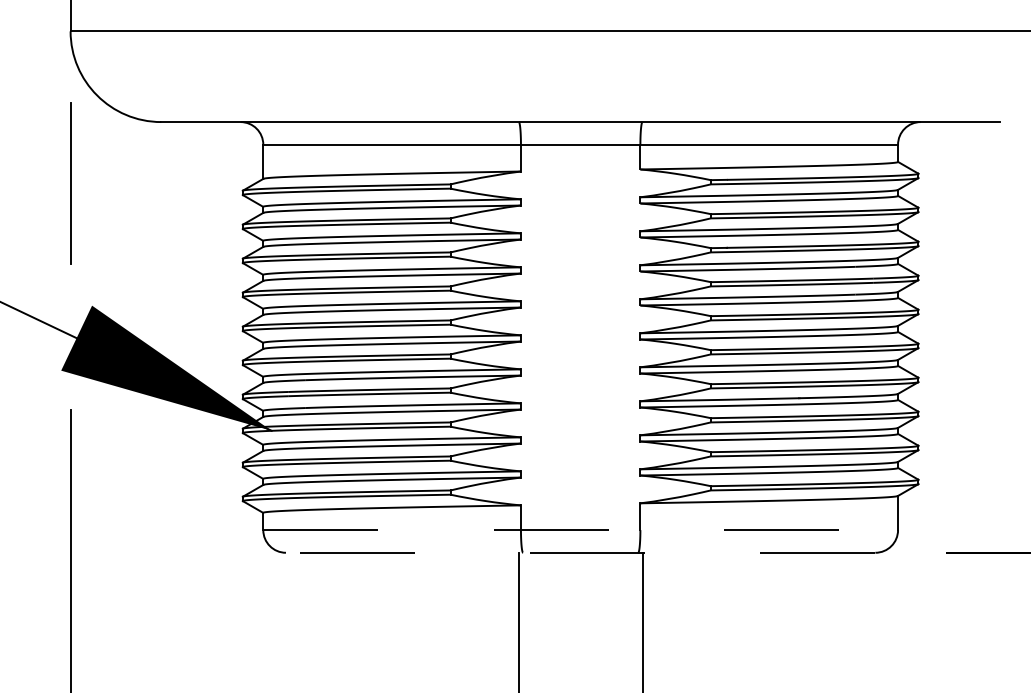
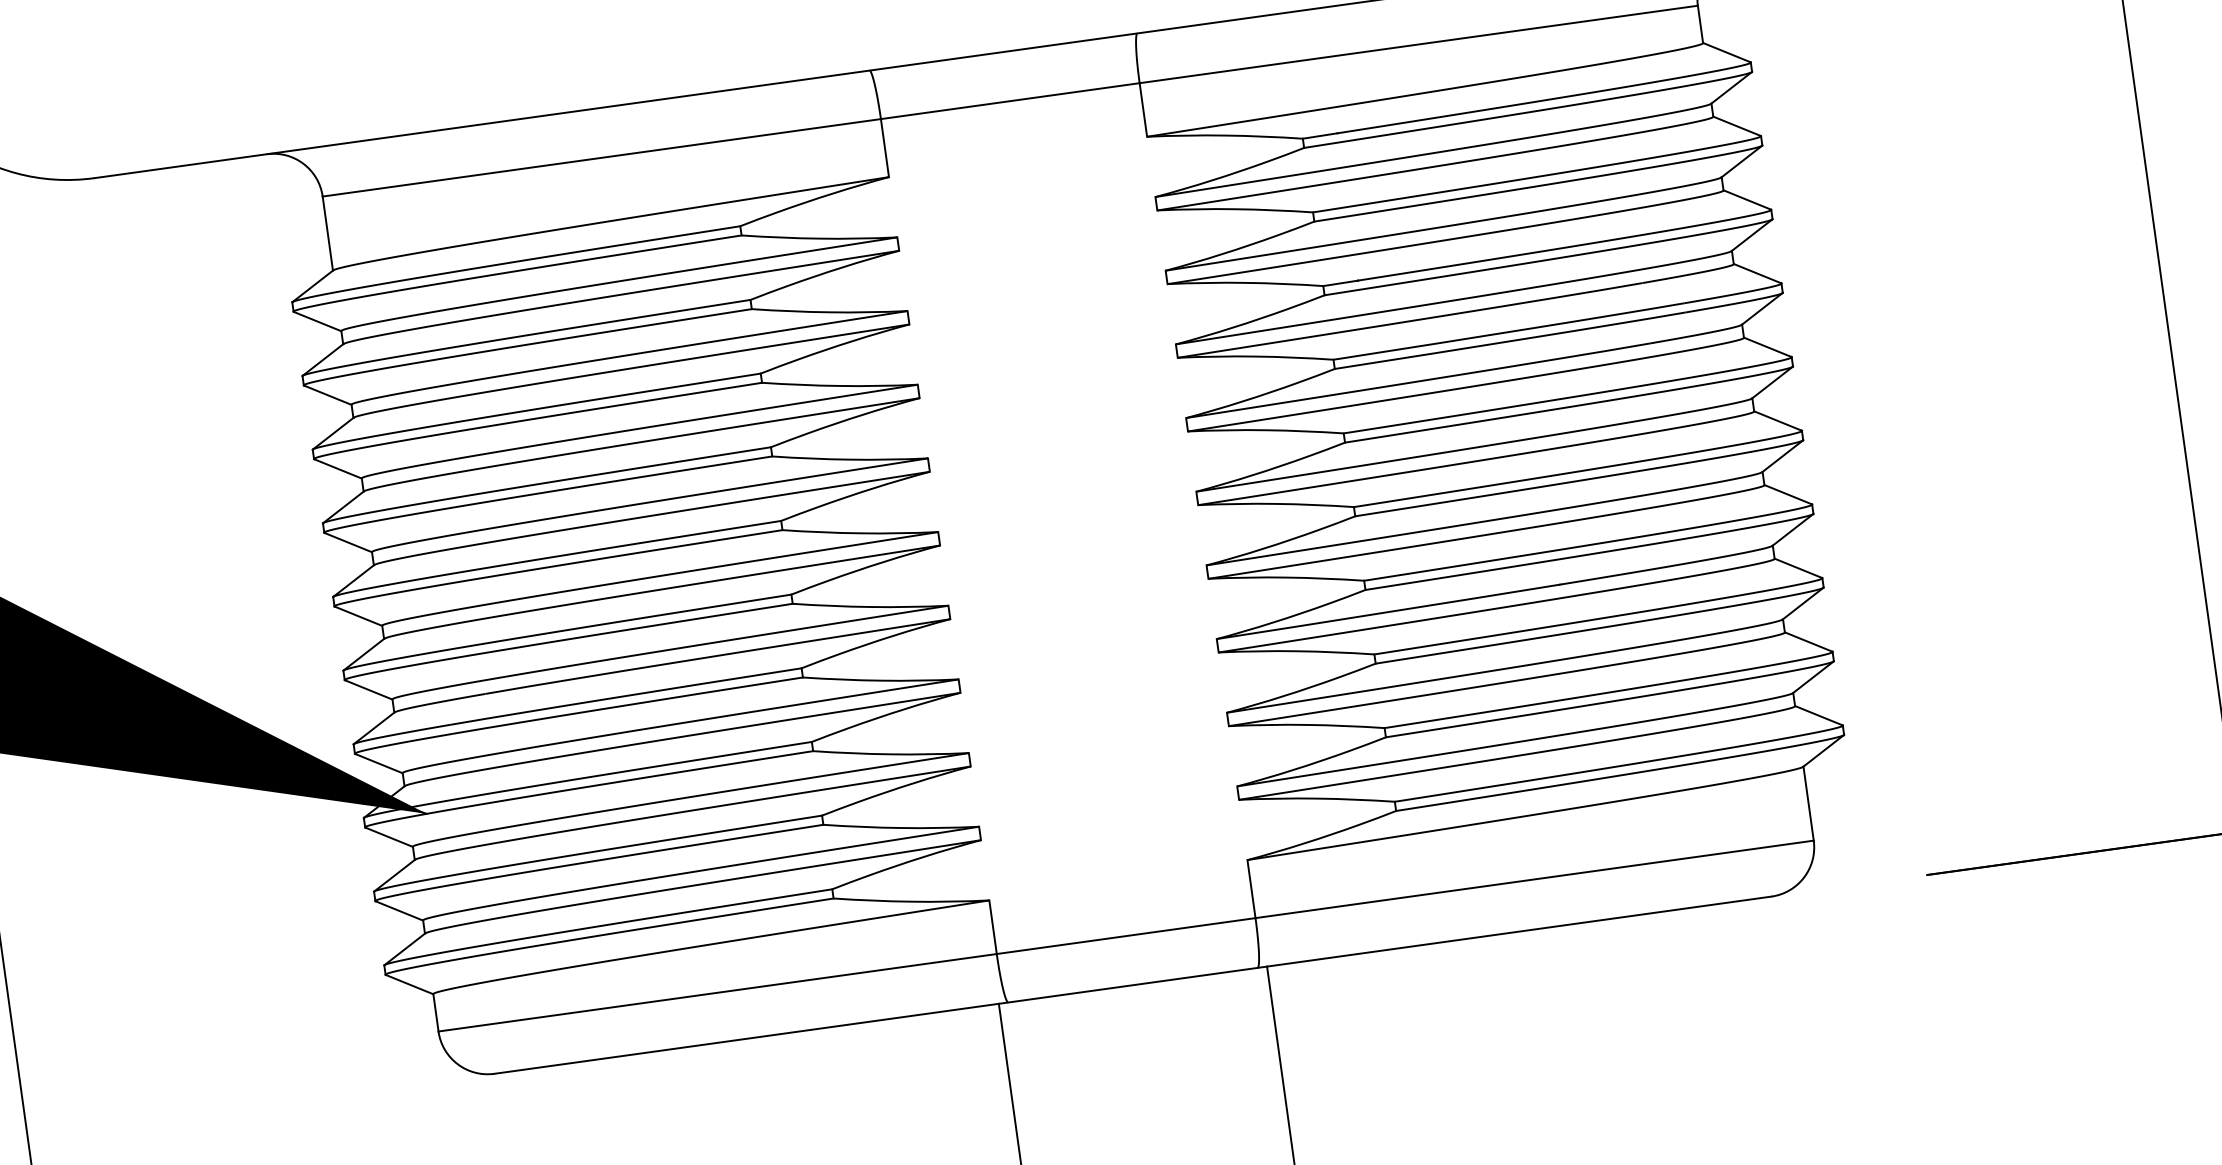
line: (581, 530) -> (1128, 936), dashed -> solid
line: (580, 552) -> (1132, 984), dashed -> solid

